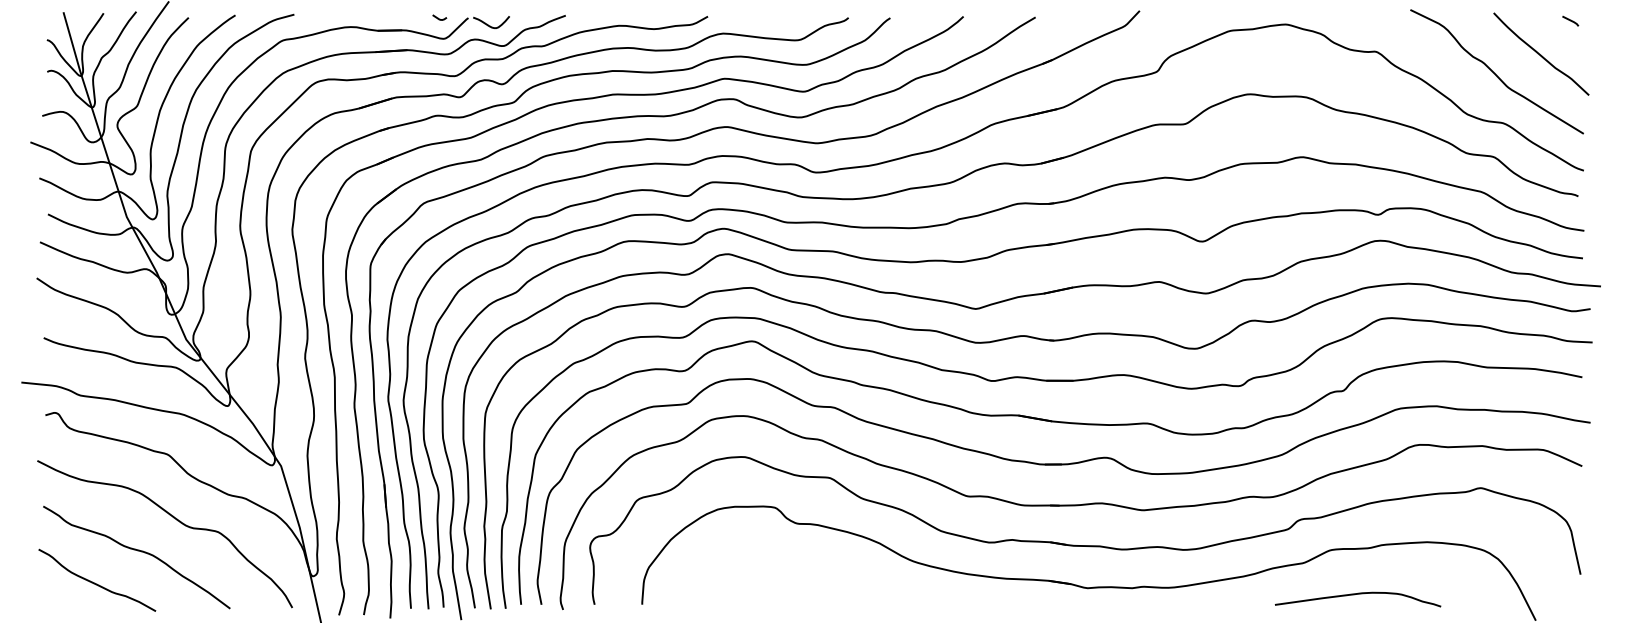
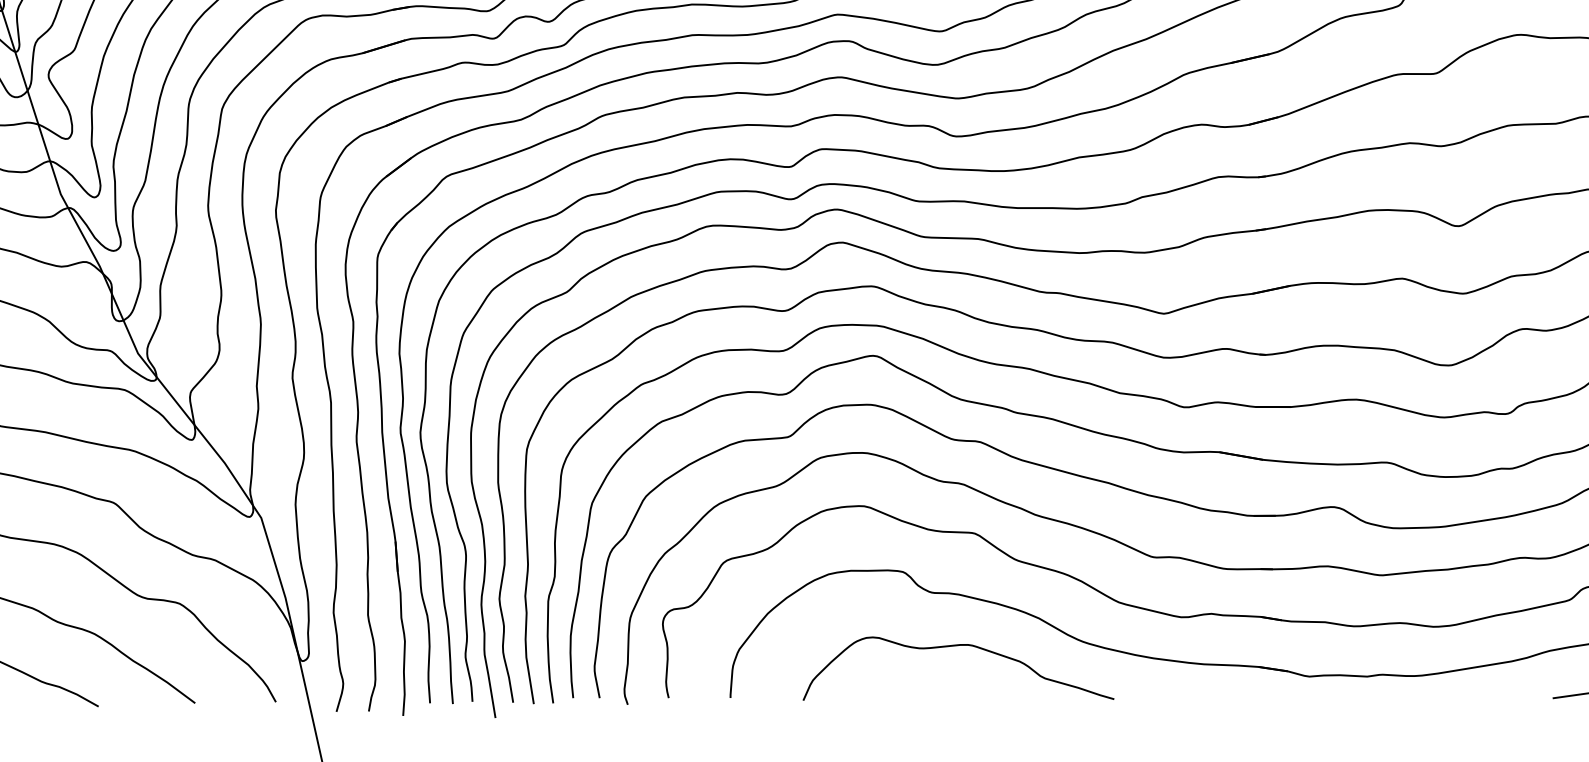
curve: (815, 565) -> (955, 647), added

